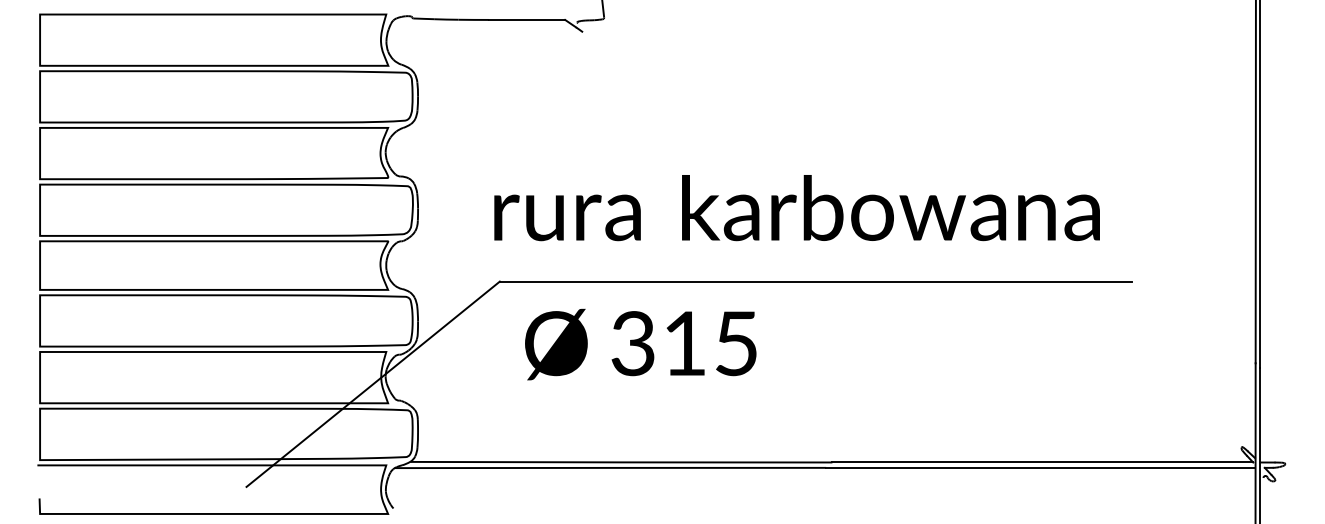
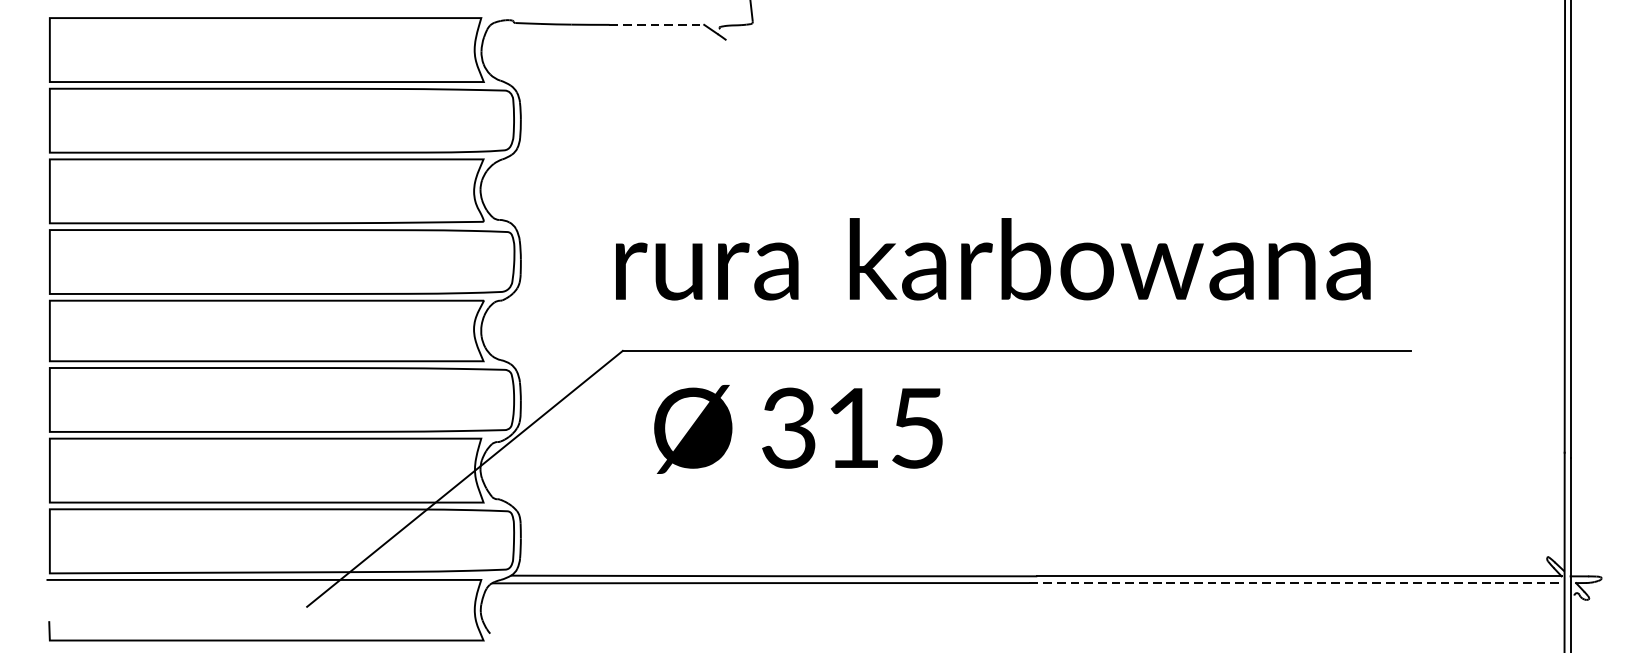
line: (527, 19) -> (657, 24), solid -> dashed
line: (1041, 467) -> (1297, 582), solid -> dashed

